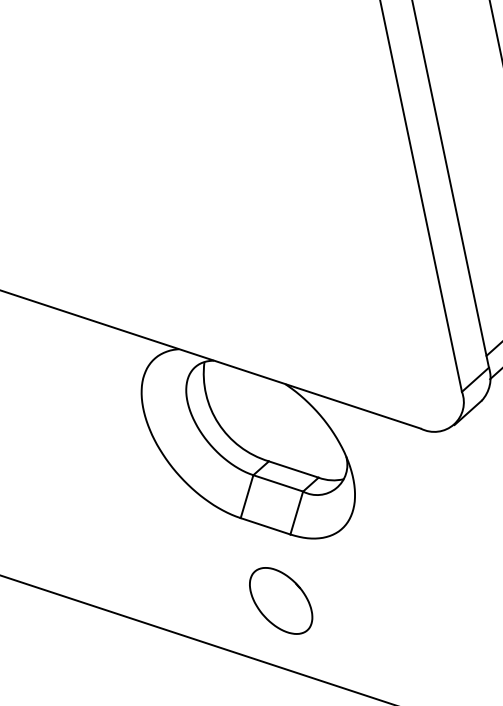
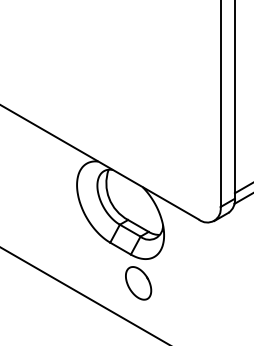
part: (281, 601) -> (138, 283), moved

